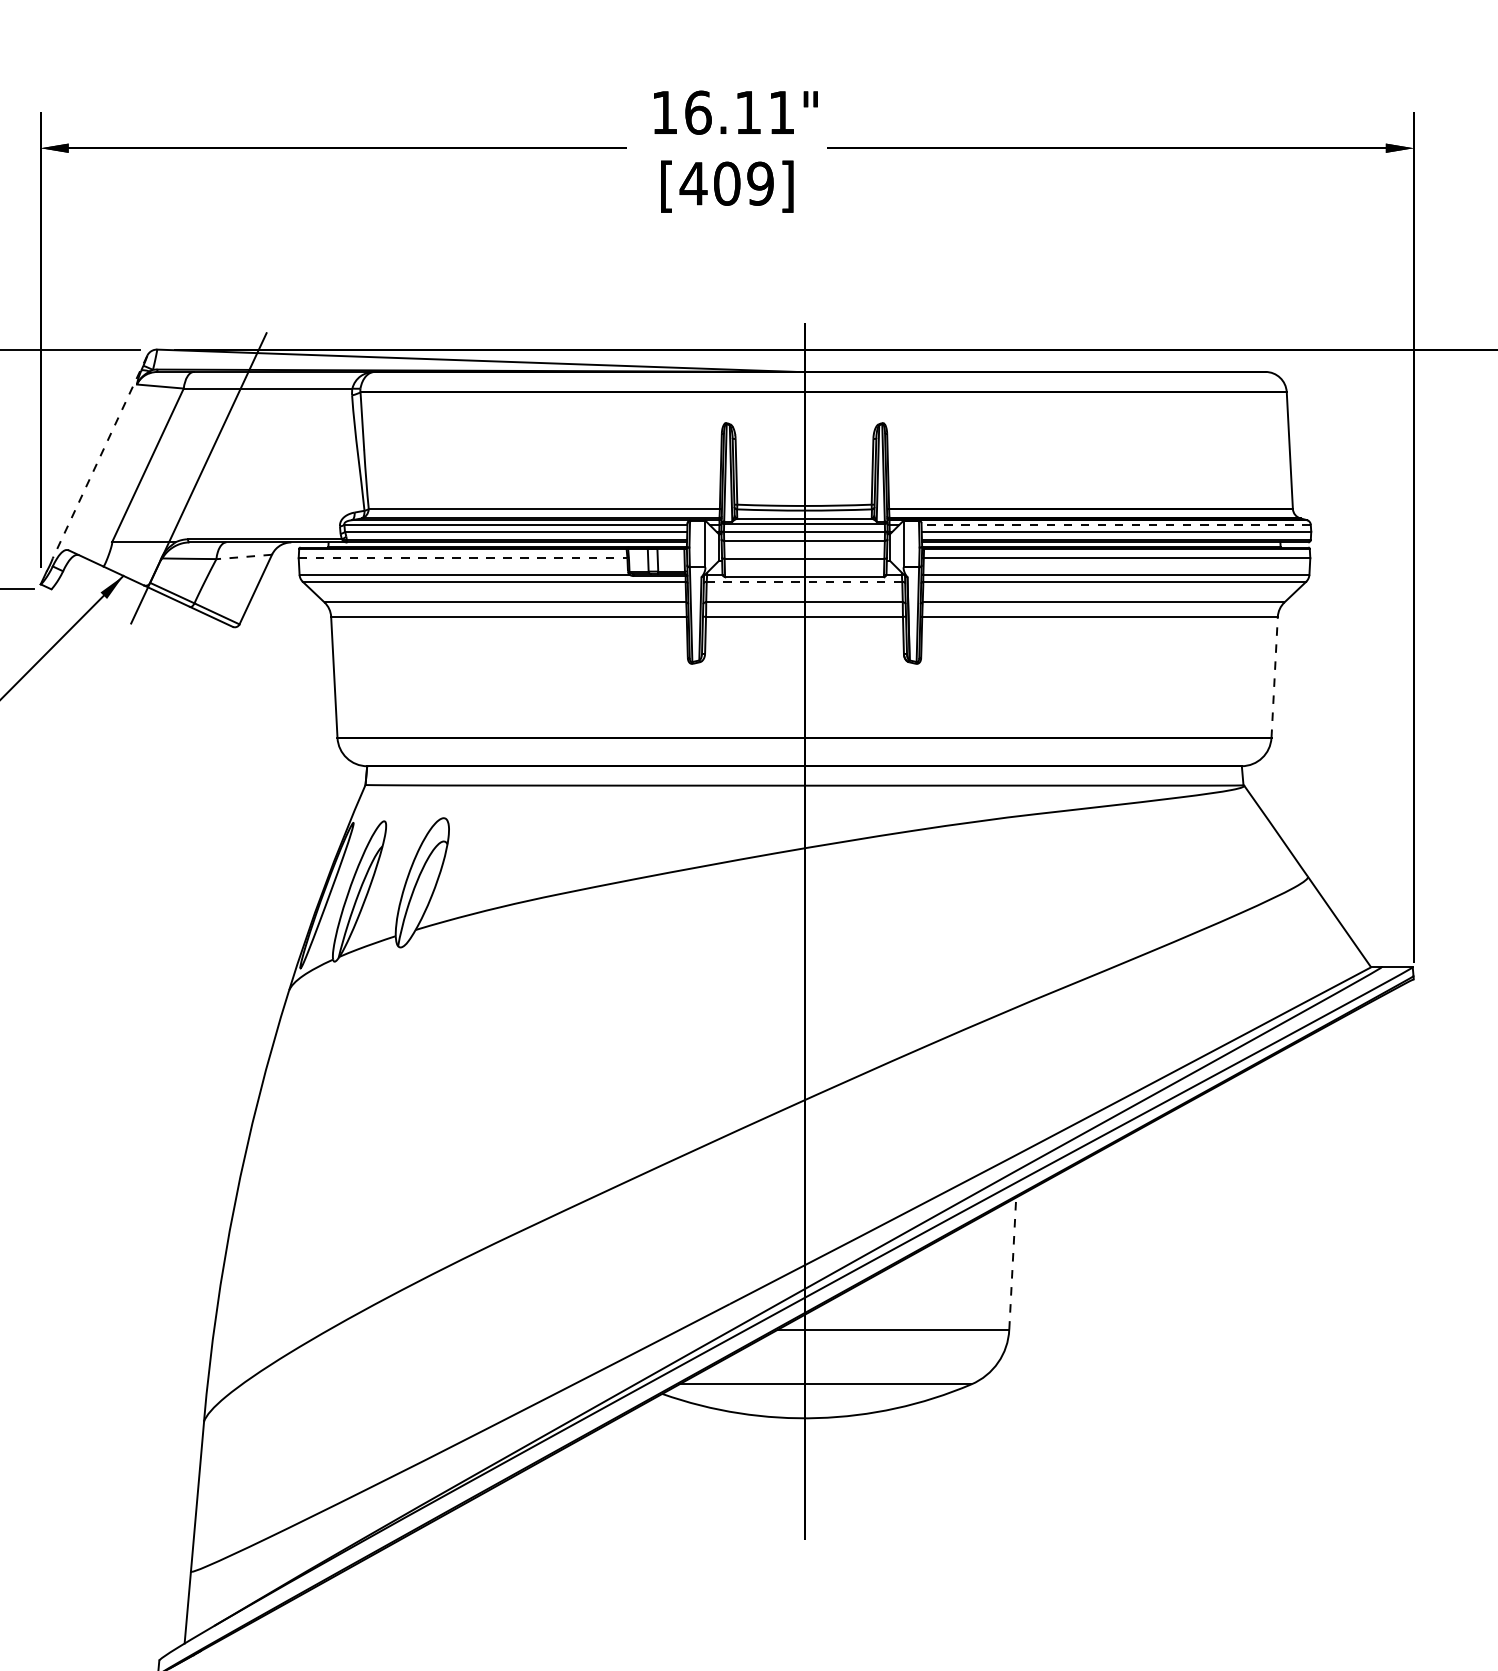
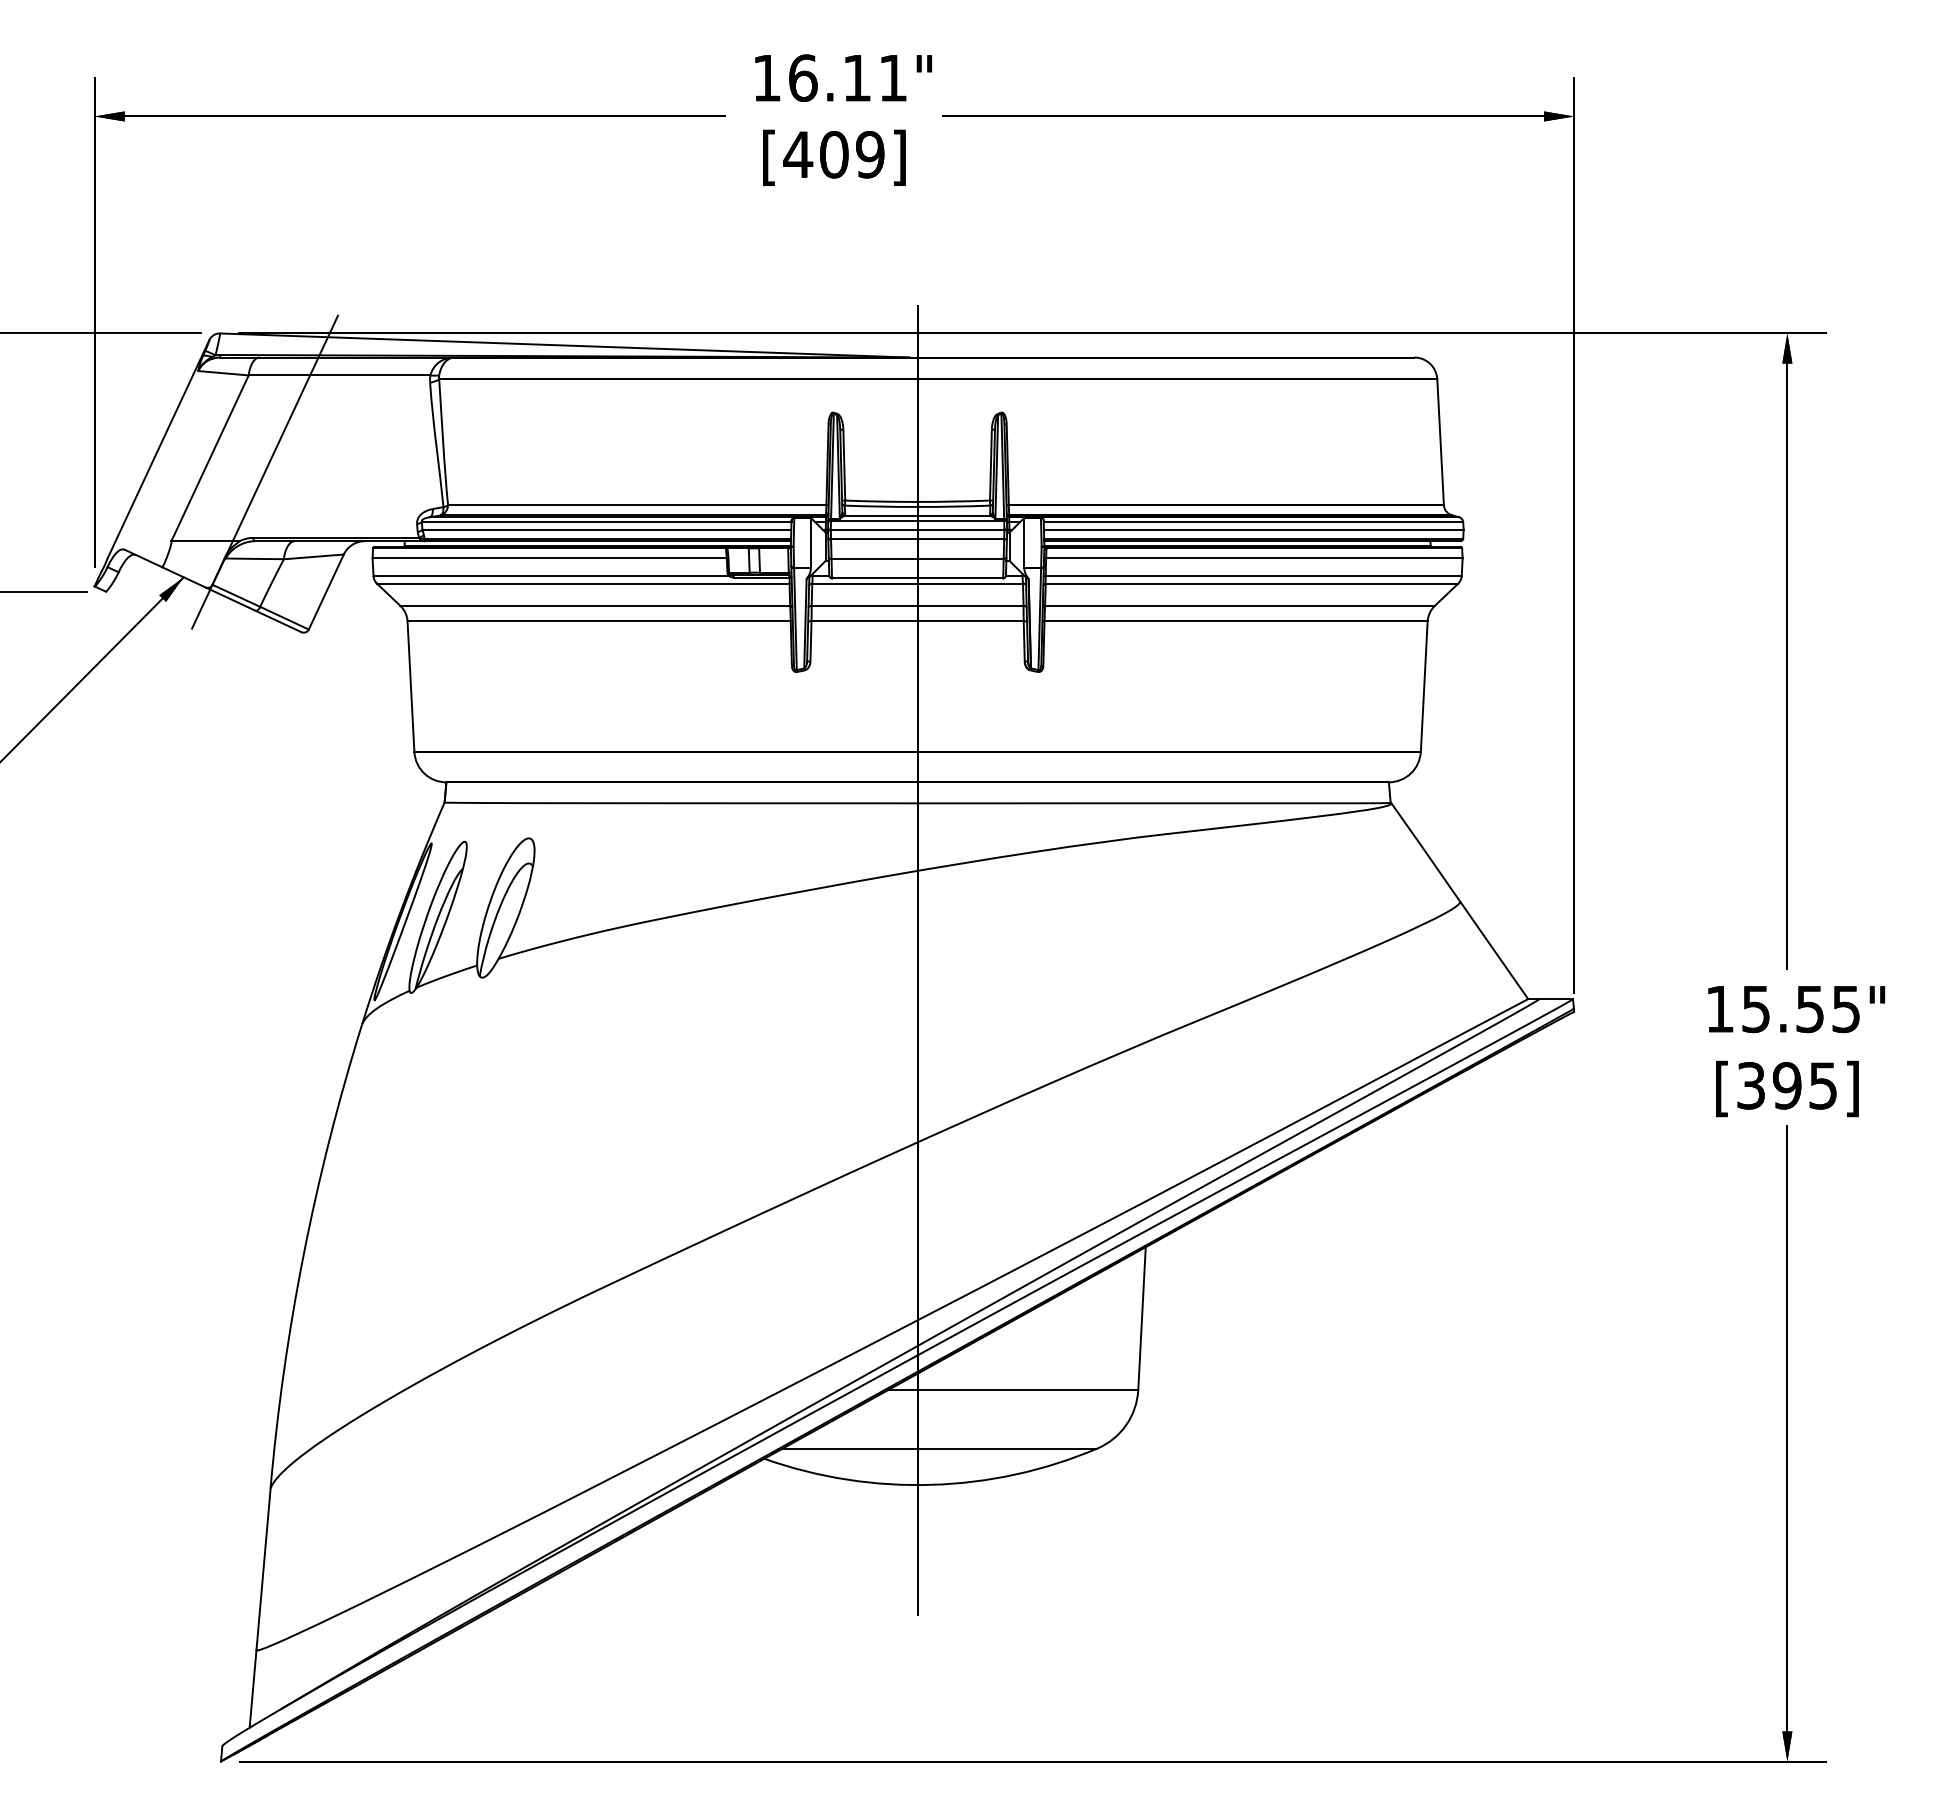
line: (100, 457) -> (158, 449), dashed -> solid
line: (1116, 525) -> (1253, 522), dashed -> solid
line: (243, 556) -> (313, 556), dashed -> solid
line: (463, 558) -> (550, 558), dashed -> solid
line: (804, 581) -> (917, 583), dashed -> solid
line: (1274, 677) -> (1424, 686), dashed -> solid
line: (1013, 1262) -> (1142, 1317), dashed -> solid

